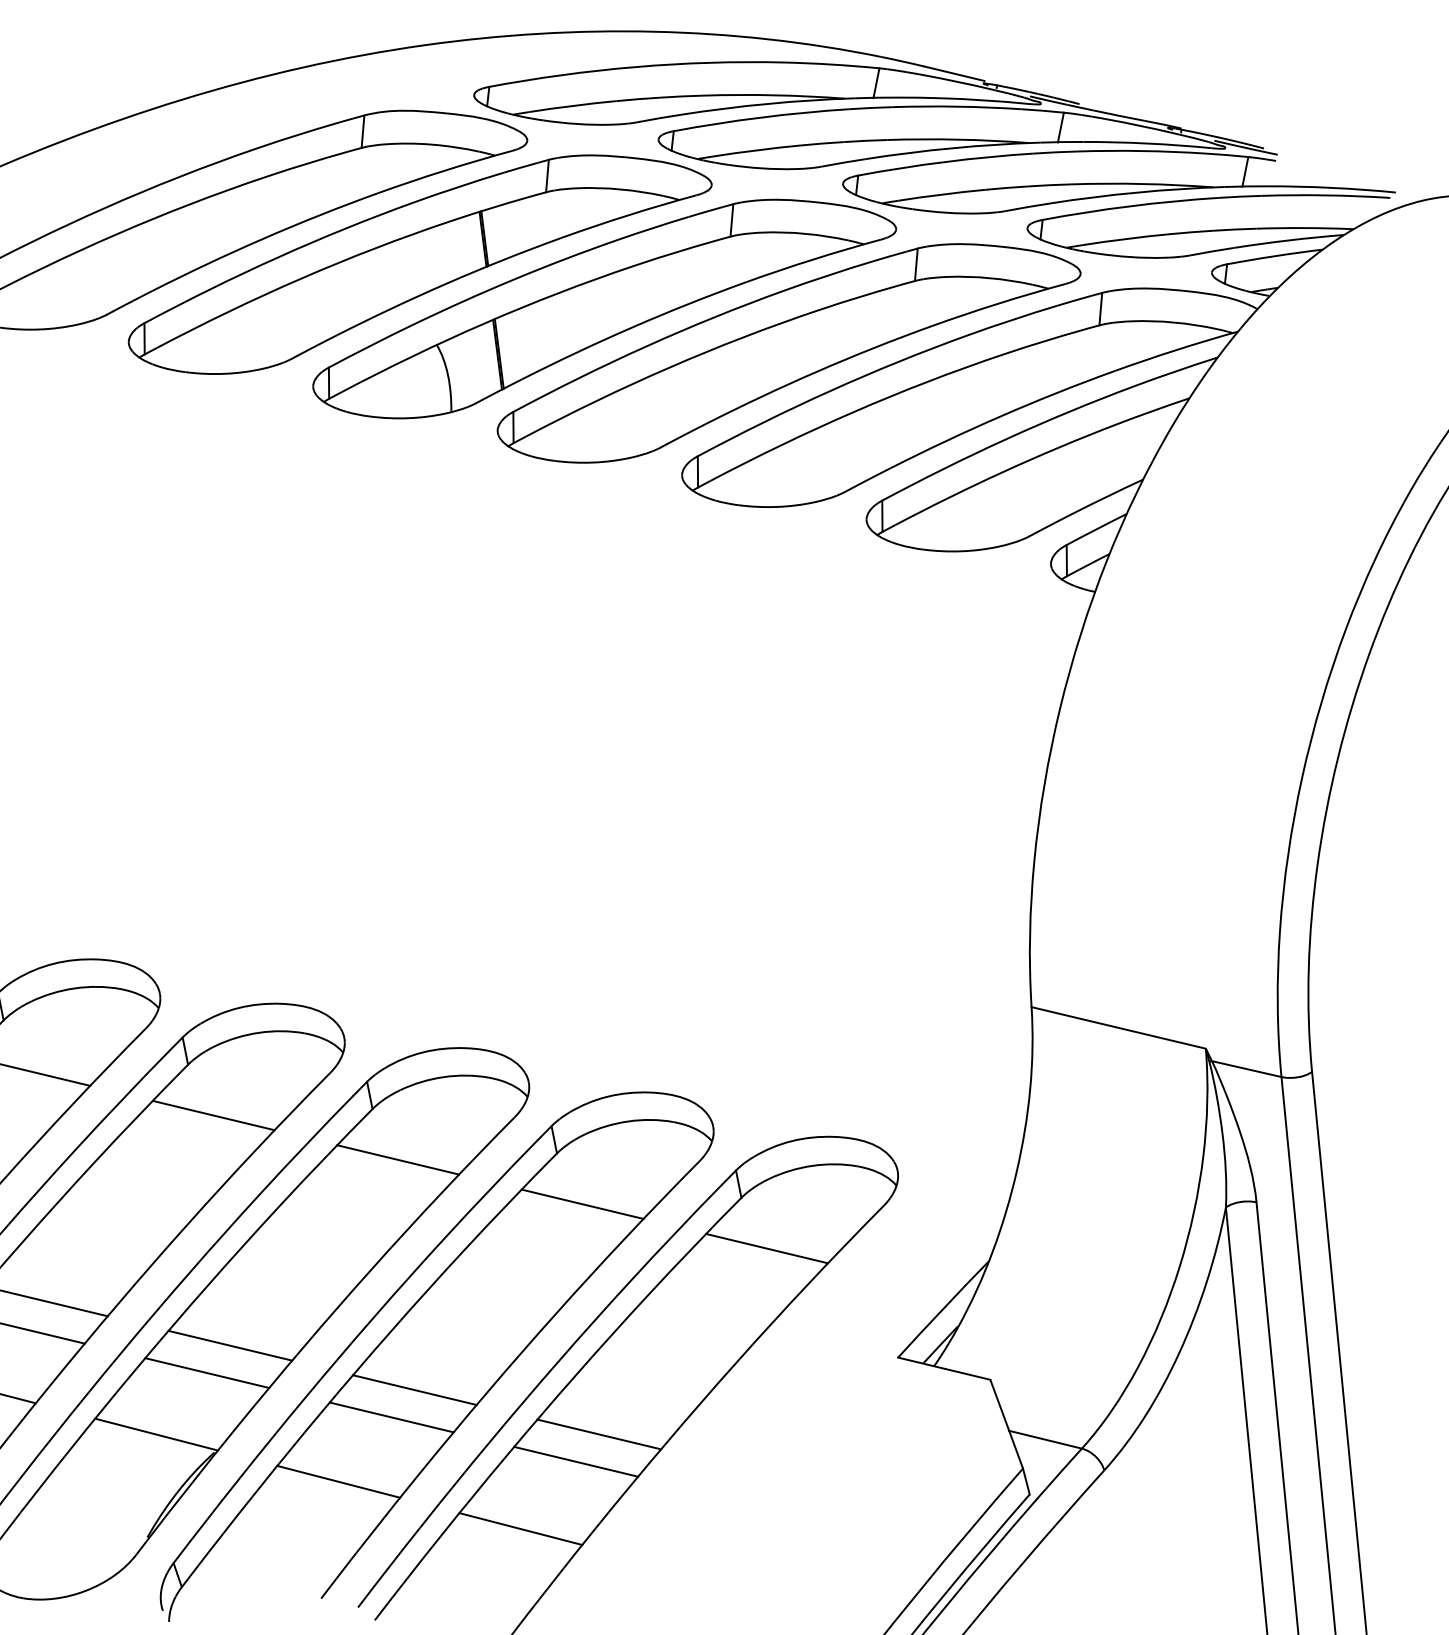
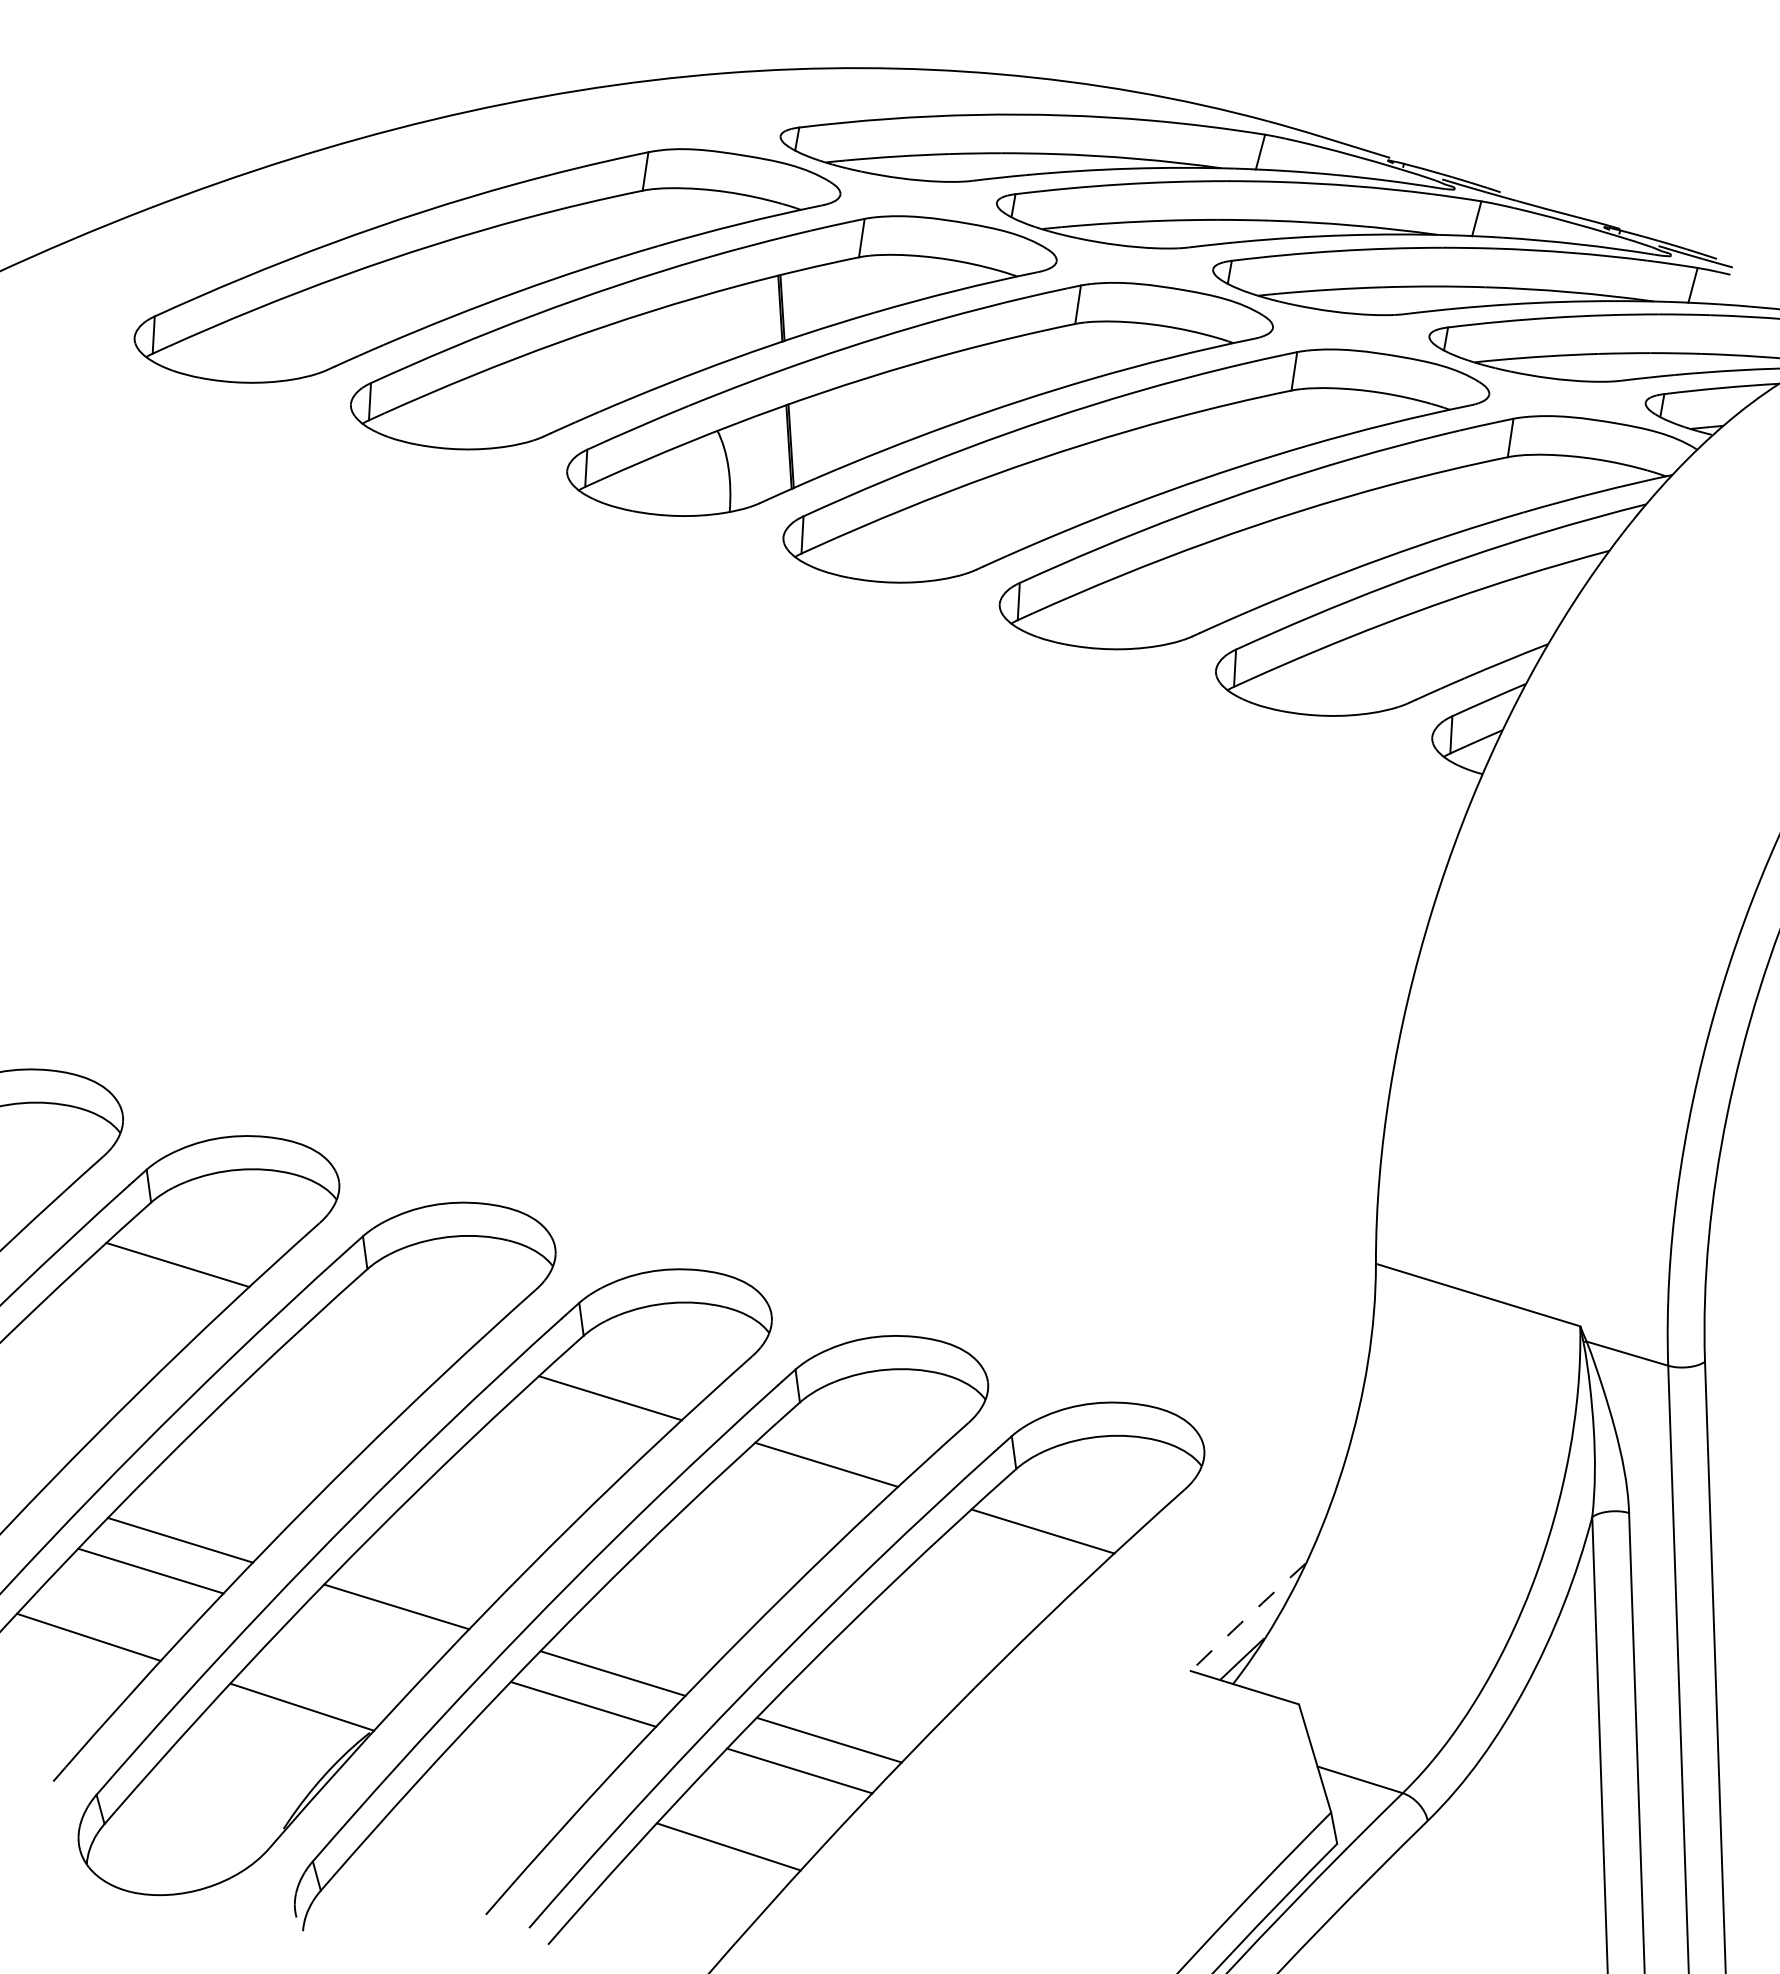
line: (213, 1115) -> (393, 1331), removed
arc: (942, 1308) -> (1247, 1616), solid -> dashed
line: (206, 1372) -> (366, 1637), removed
line: (338, 1481) -> (515, 1776), removed

